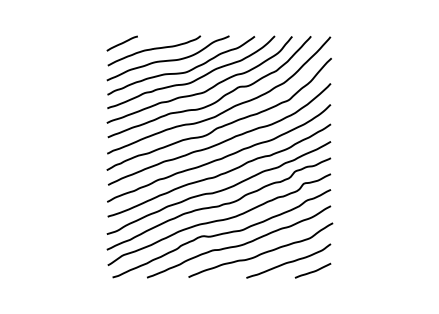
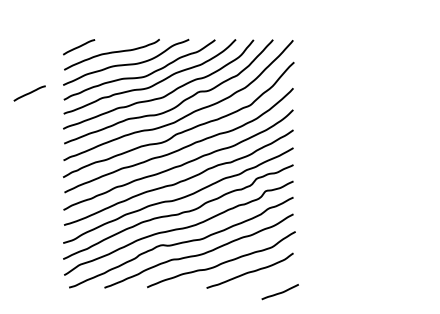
line: (73, 88) -> (28, 93), added
curve: (313, 270) -> (280, 291), moved

